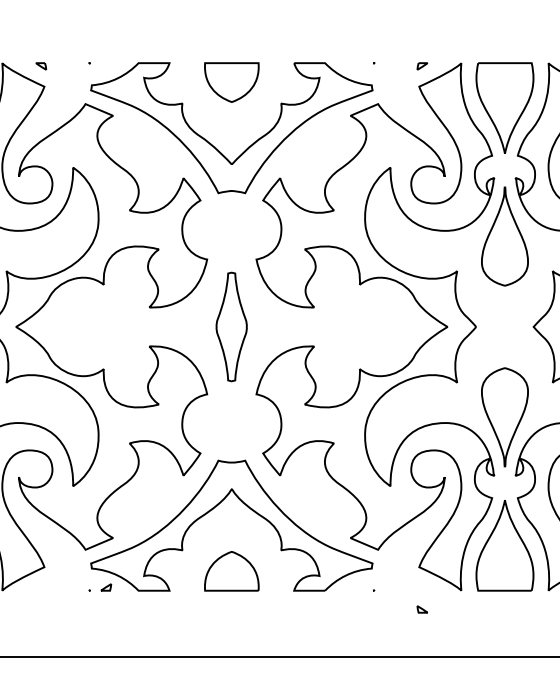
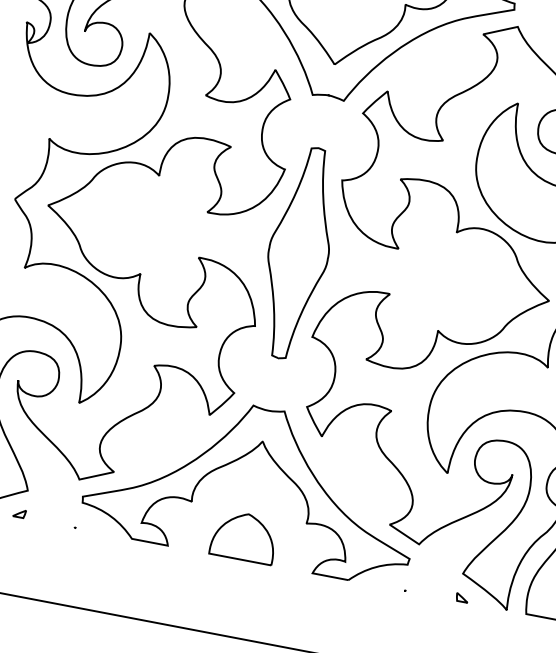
part: (231, 326) -> (298, 252), size x1.67
part: (106, 587) -> (19, 513), moved
part: (421, 609) -> (461, 597), moved

